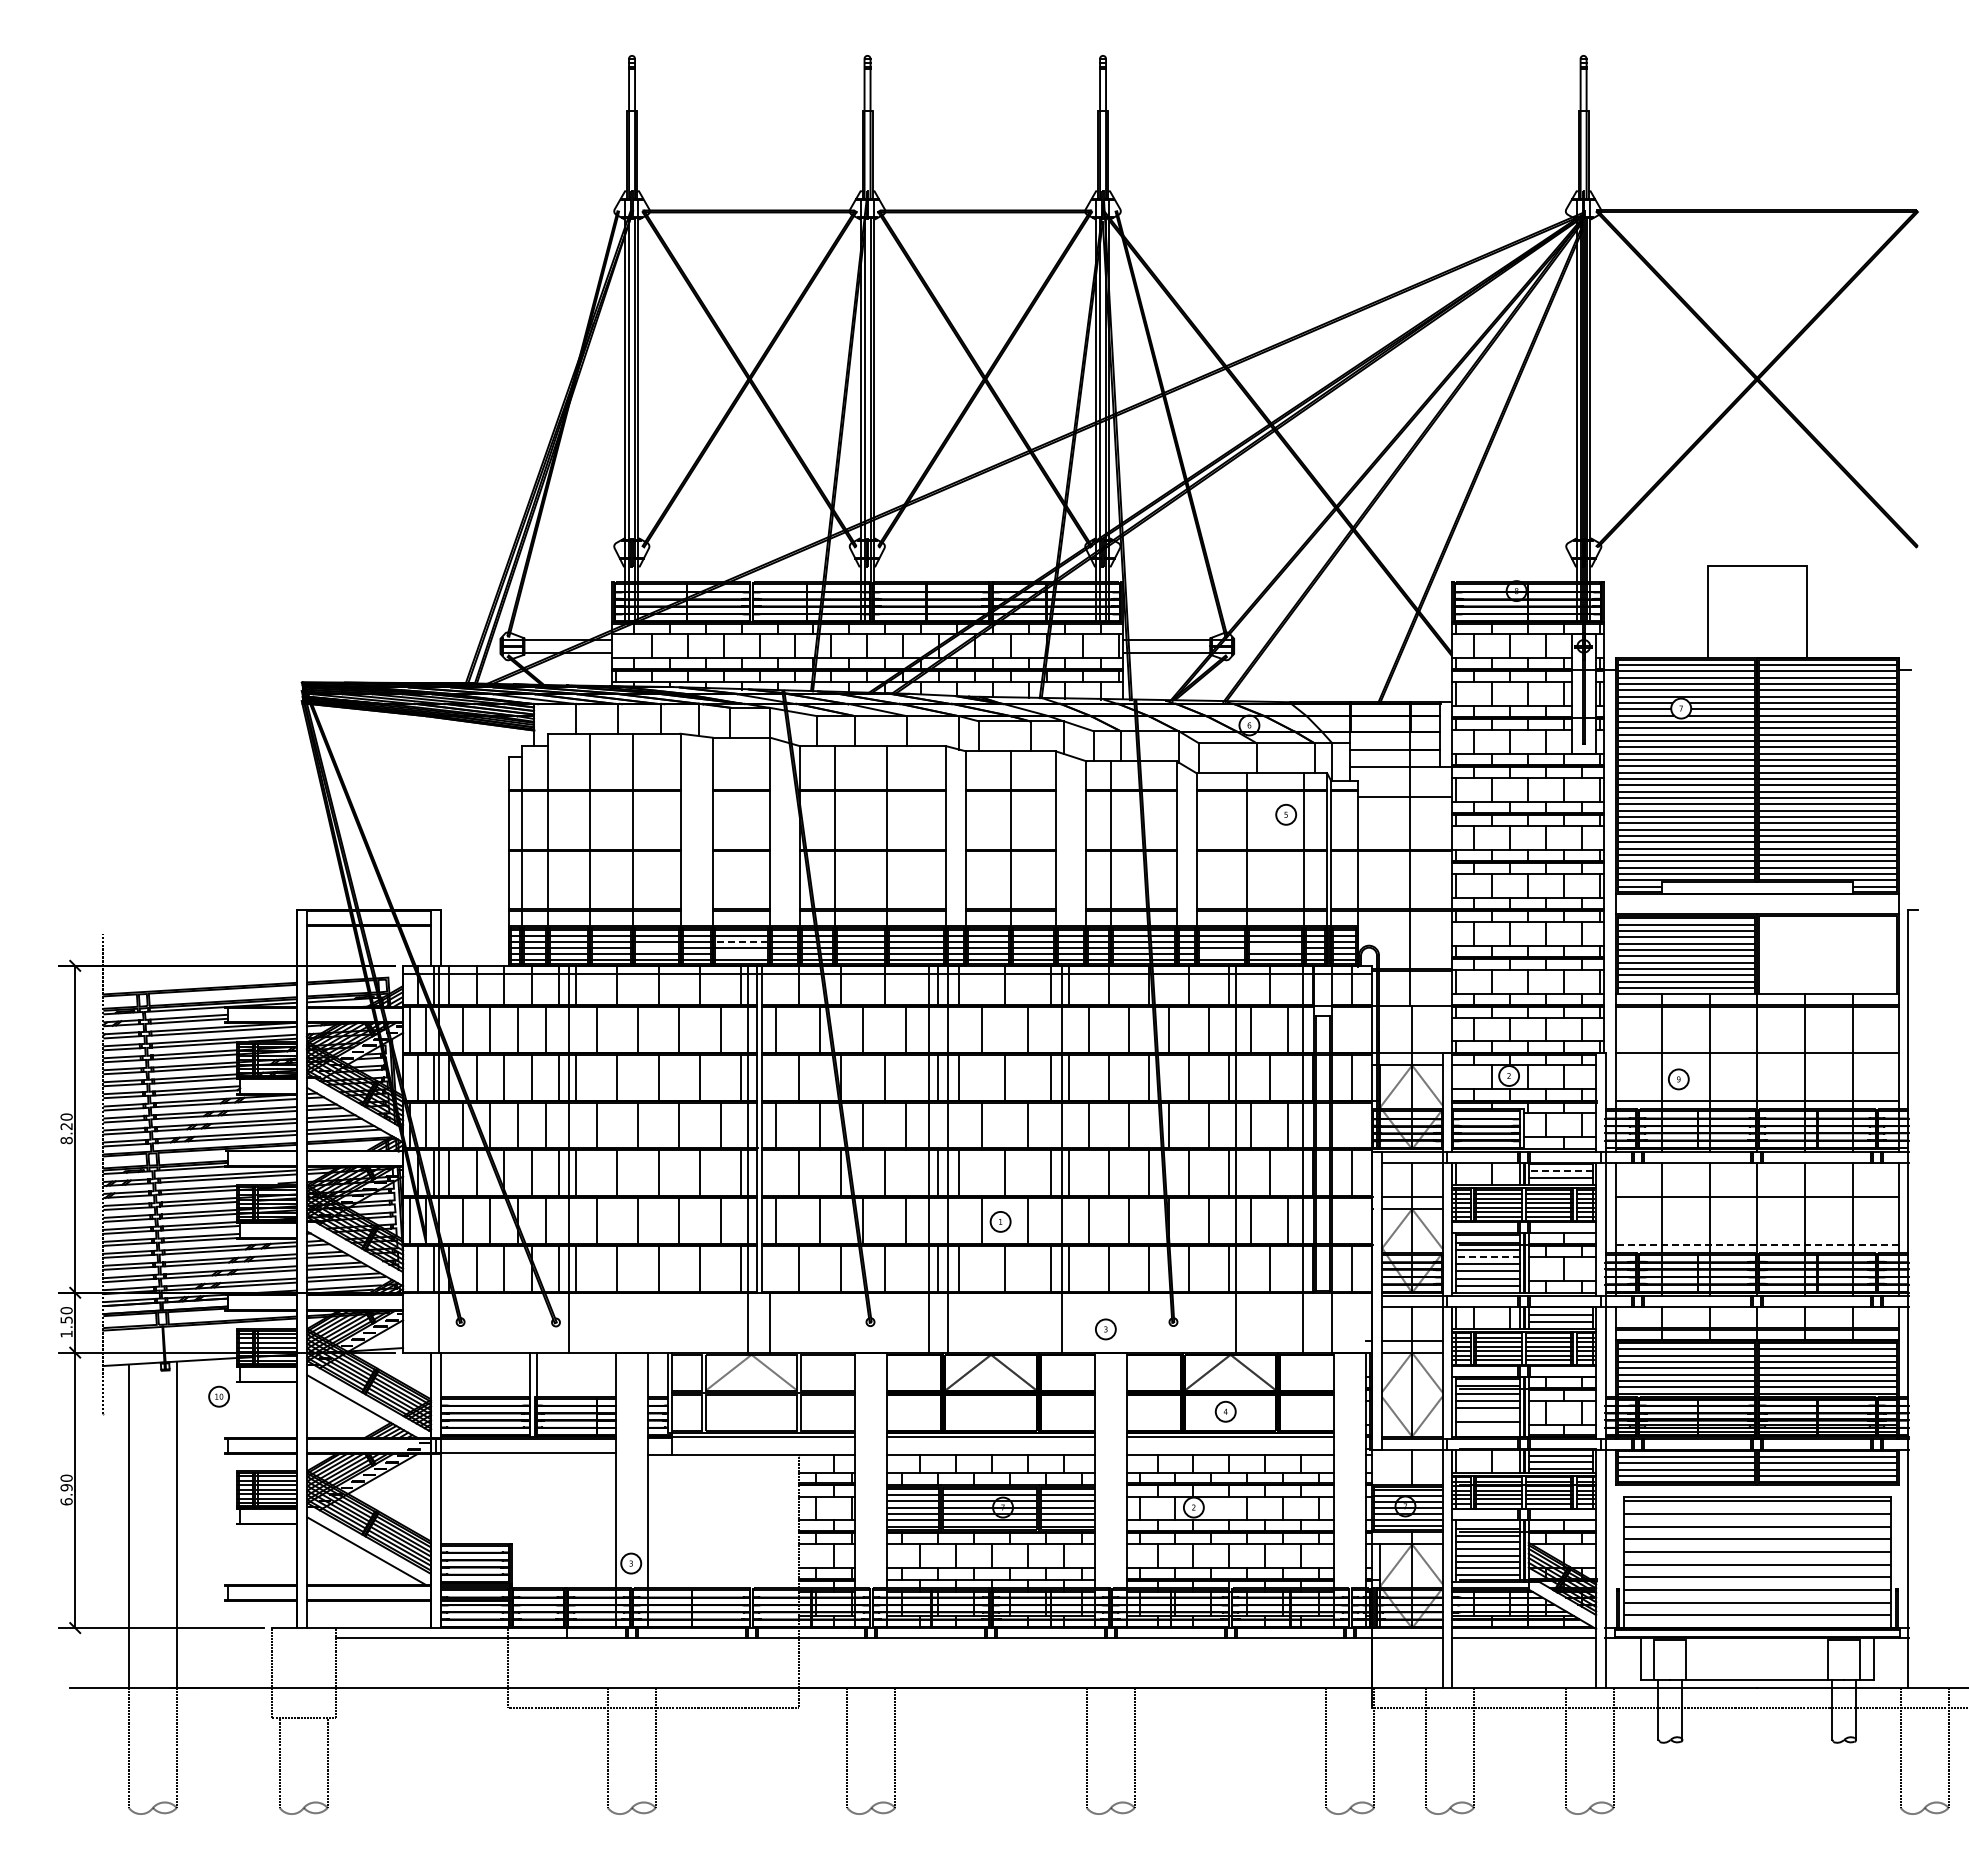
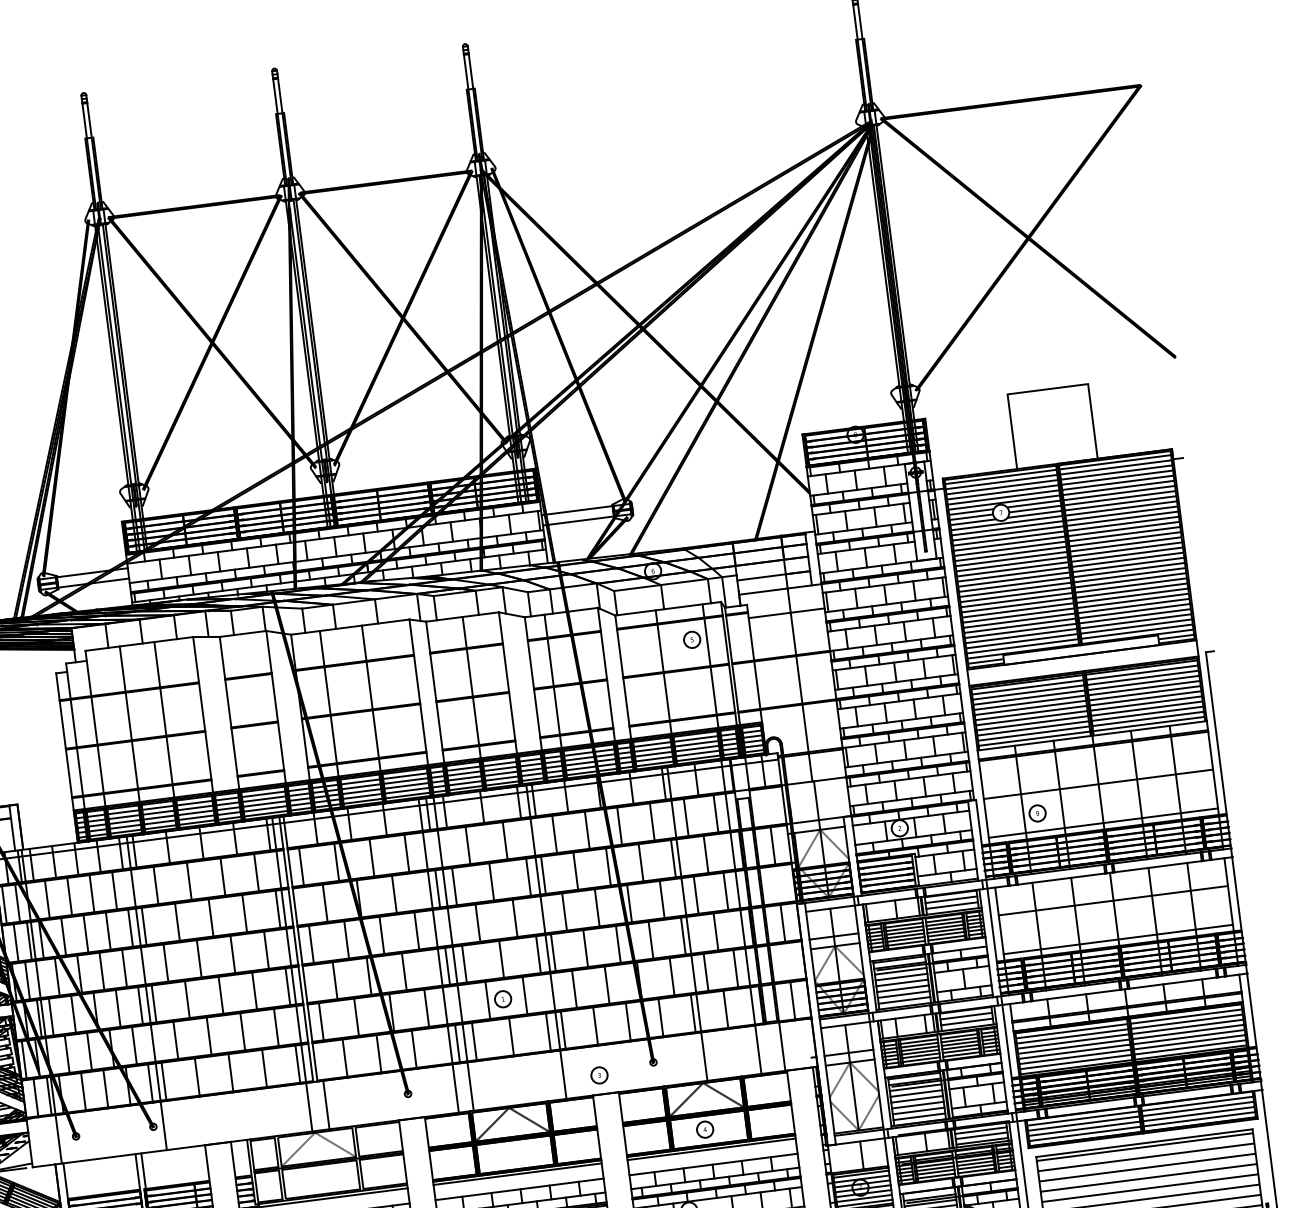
line: (741, 941) -> (264, 799), dashed -> solid
line: (656, 947) -> (195, 812), added
line: (1275, 947) -> (697, 748), added
line: (741, 953) -> (265, 808), added
line: (1221, 953) -> (654, 758), added
hatch: (1827, 953) -> (1145, 696), added
line: (1560, 1170) -> (951, 899), dashed -> solid
line: (1756, 1245) -> (1117, 939), dashed -> solid
line: (1488, 1257) -> (901, 977), dashed -> solid
line: (1487, 1415) -> (917, 1105), added
line: (1487, 1429) -> (918, 1116), added

